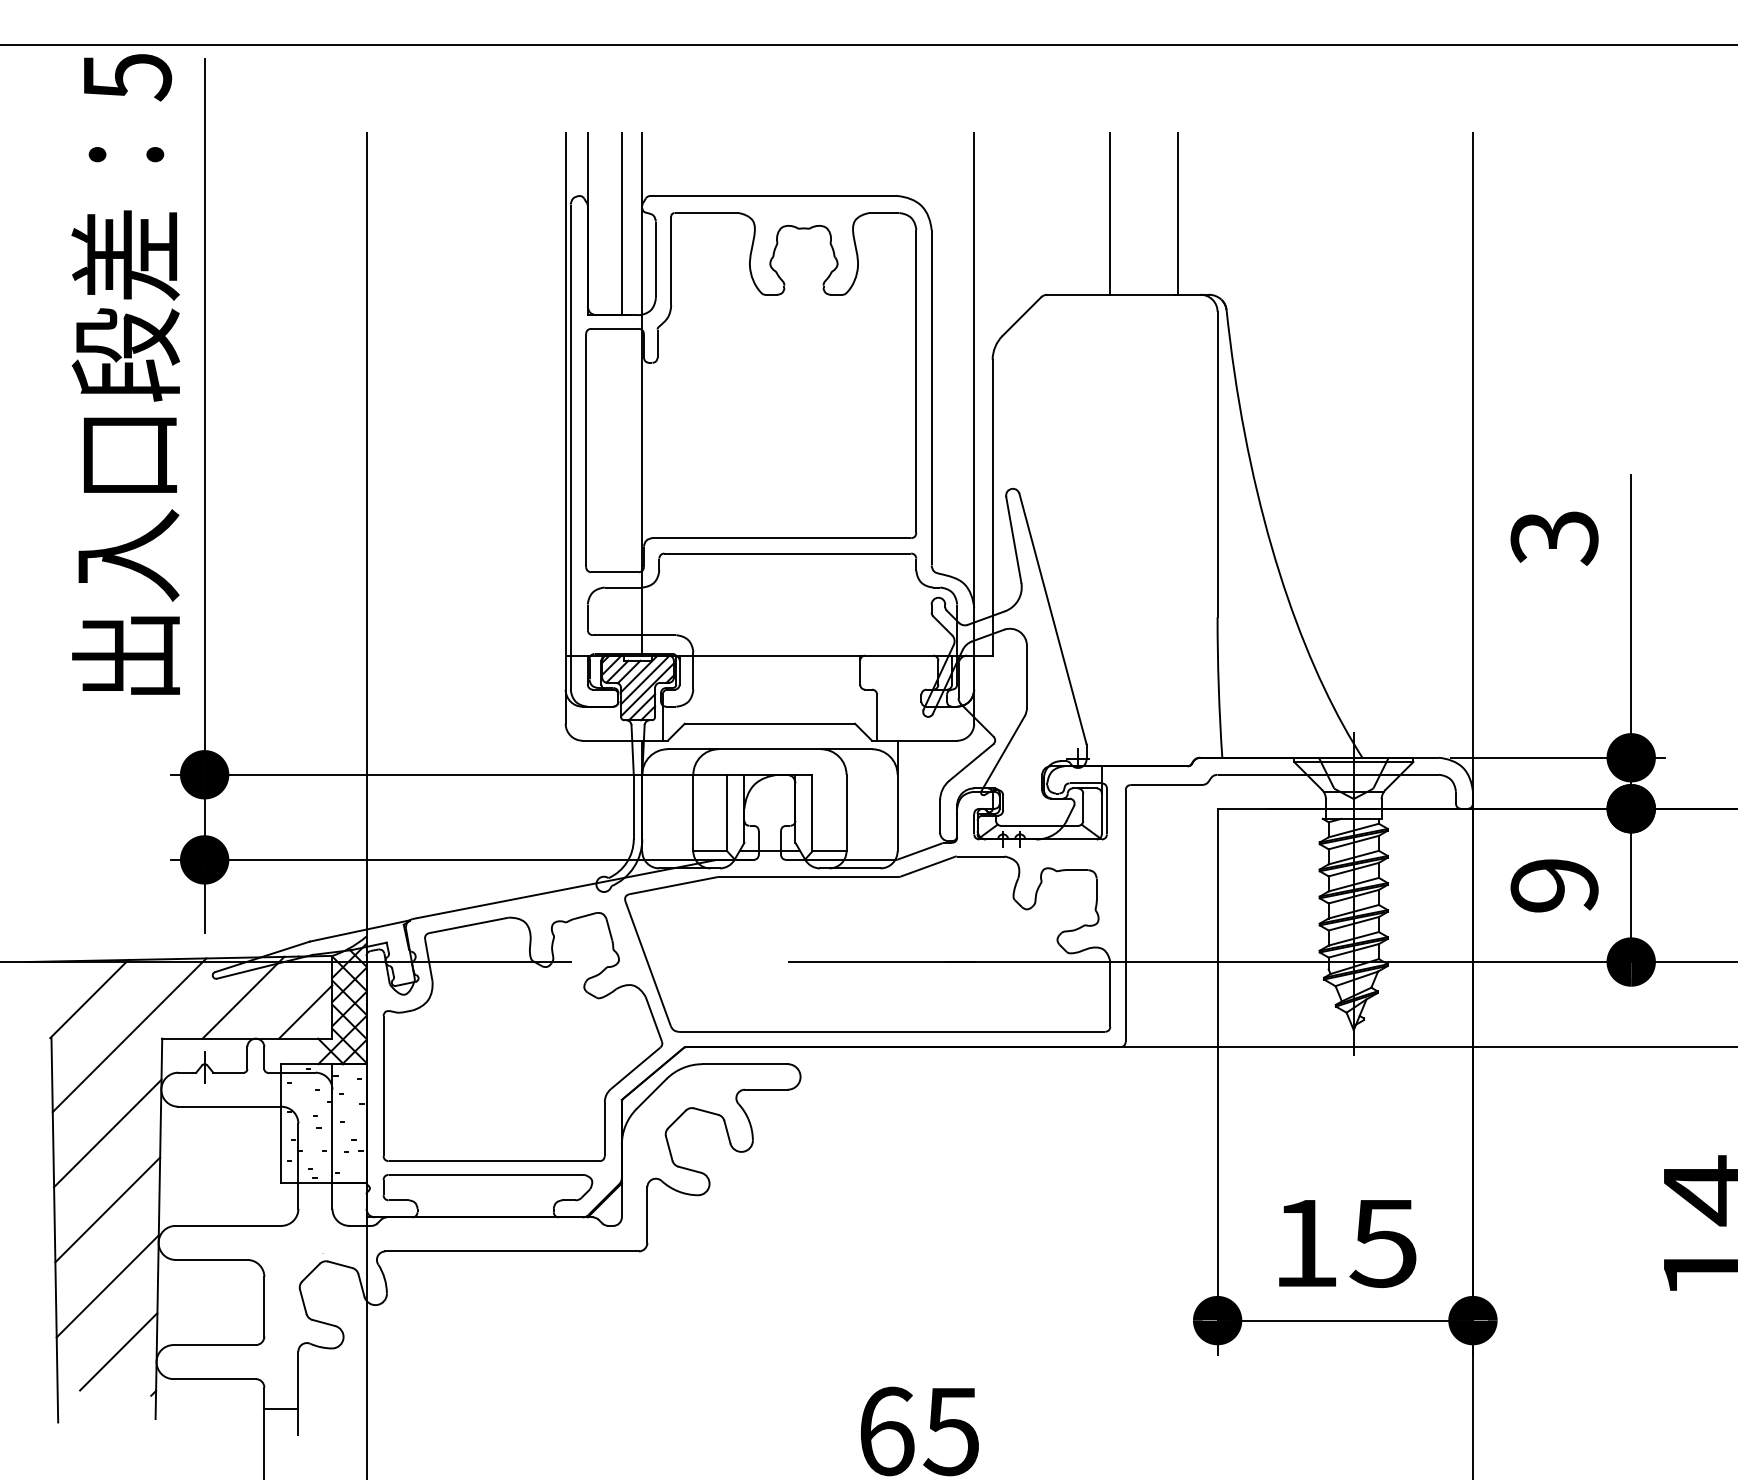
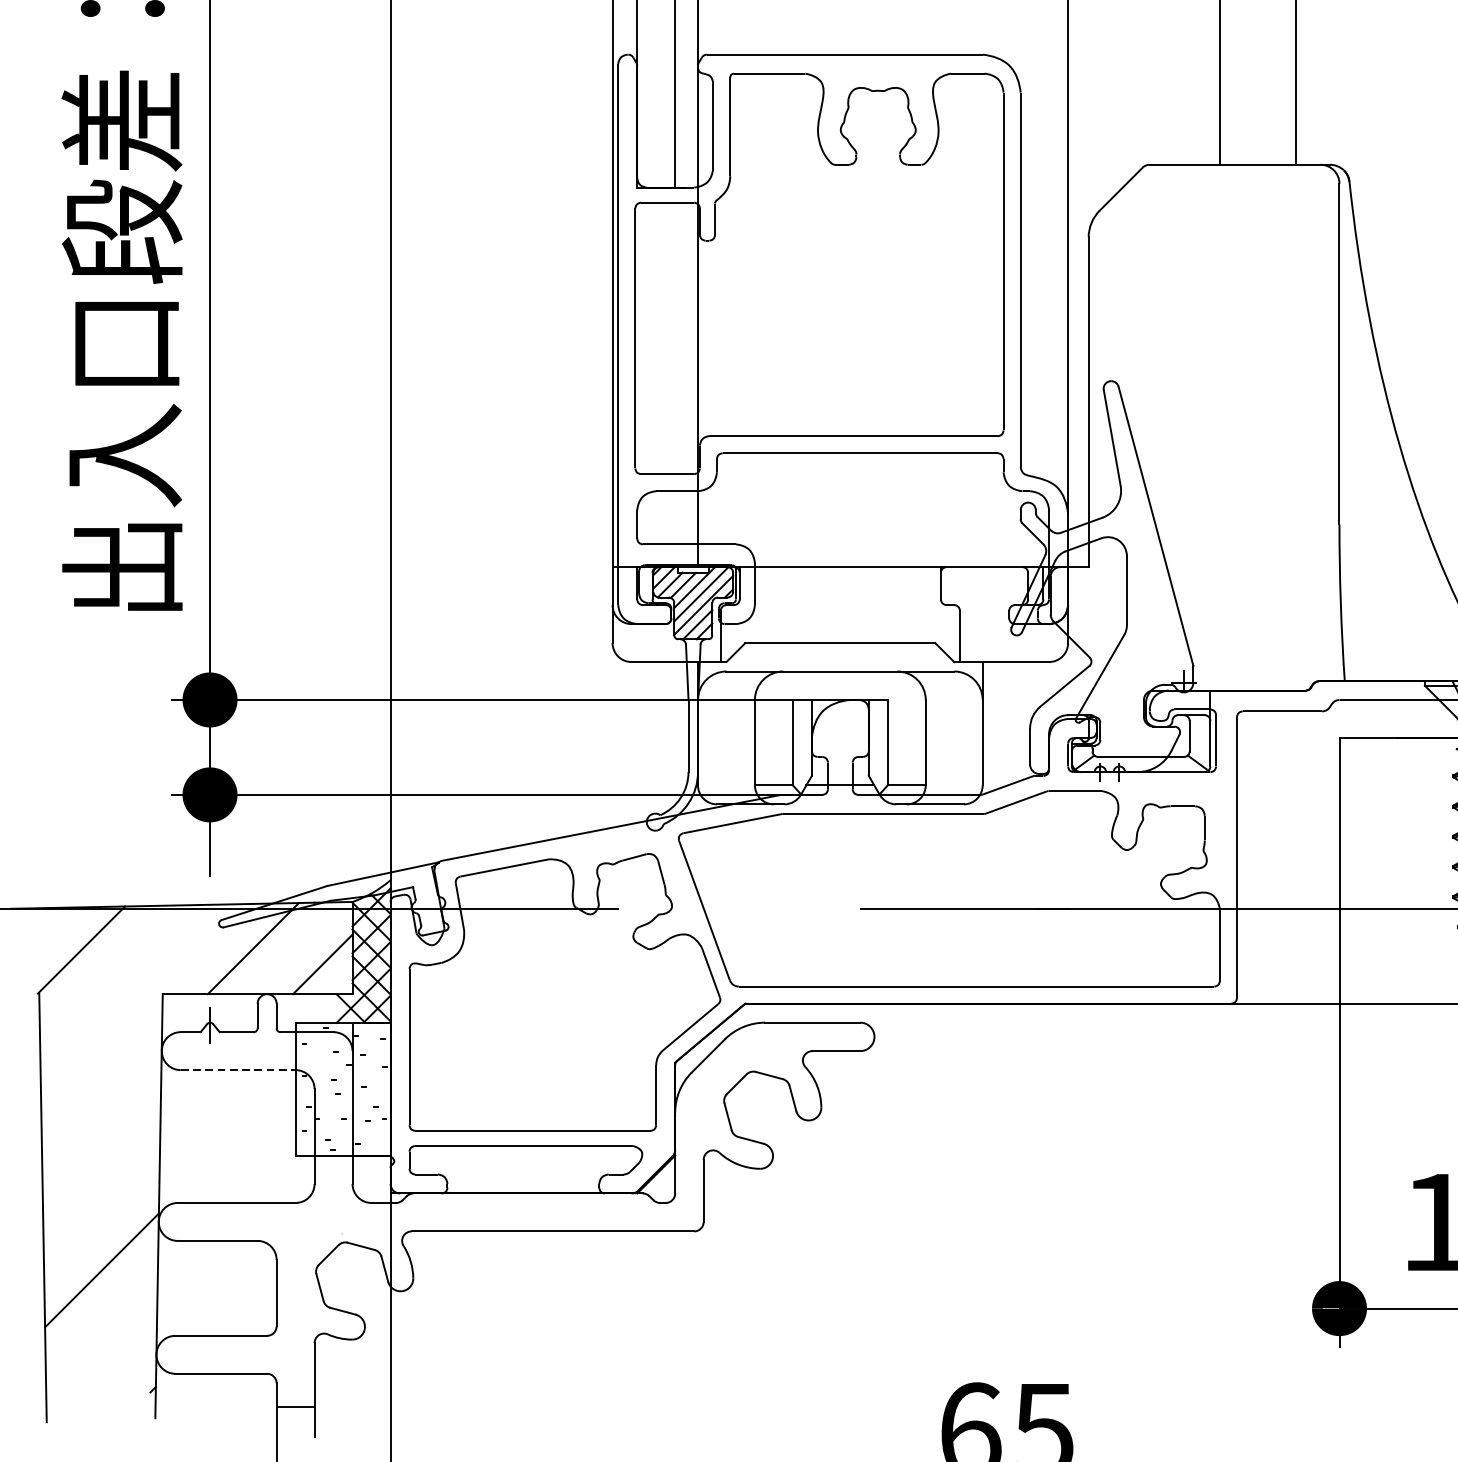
line: (129, 1035) -> (126, 990), removed
line: (229, 1106) -> (237, 1069), solid -> dashed
line: (107, 1133) -> (101, 1099), removed
line: (107, 1209) -> (101, 1184), removed
line: (118, 1351) -> (113, 1343), removed

